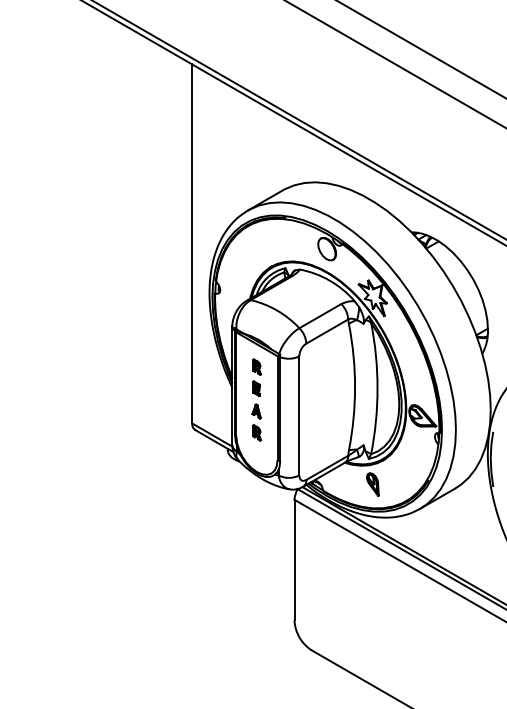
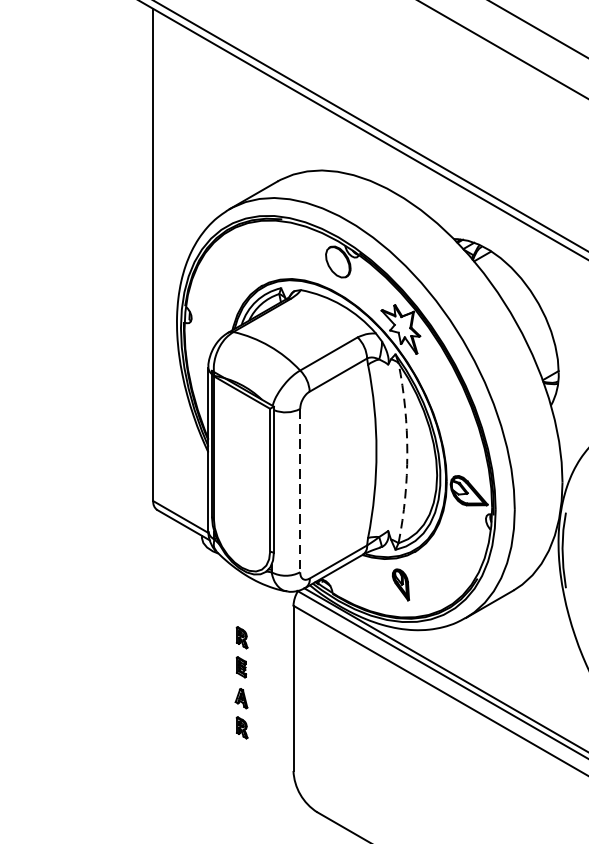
arc: (377, 388) -> (407, 453), solid -> dashed
part: (256, 399) -> (241, 682), moved
line: (299, 415) -> (300, 490), solid -> dashed

